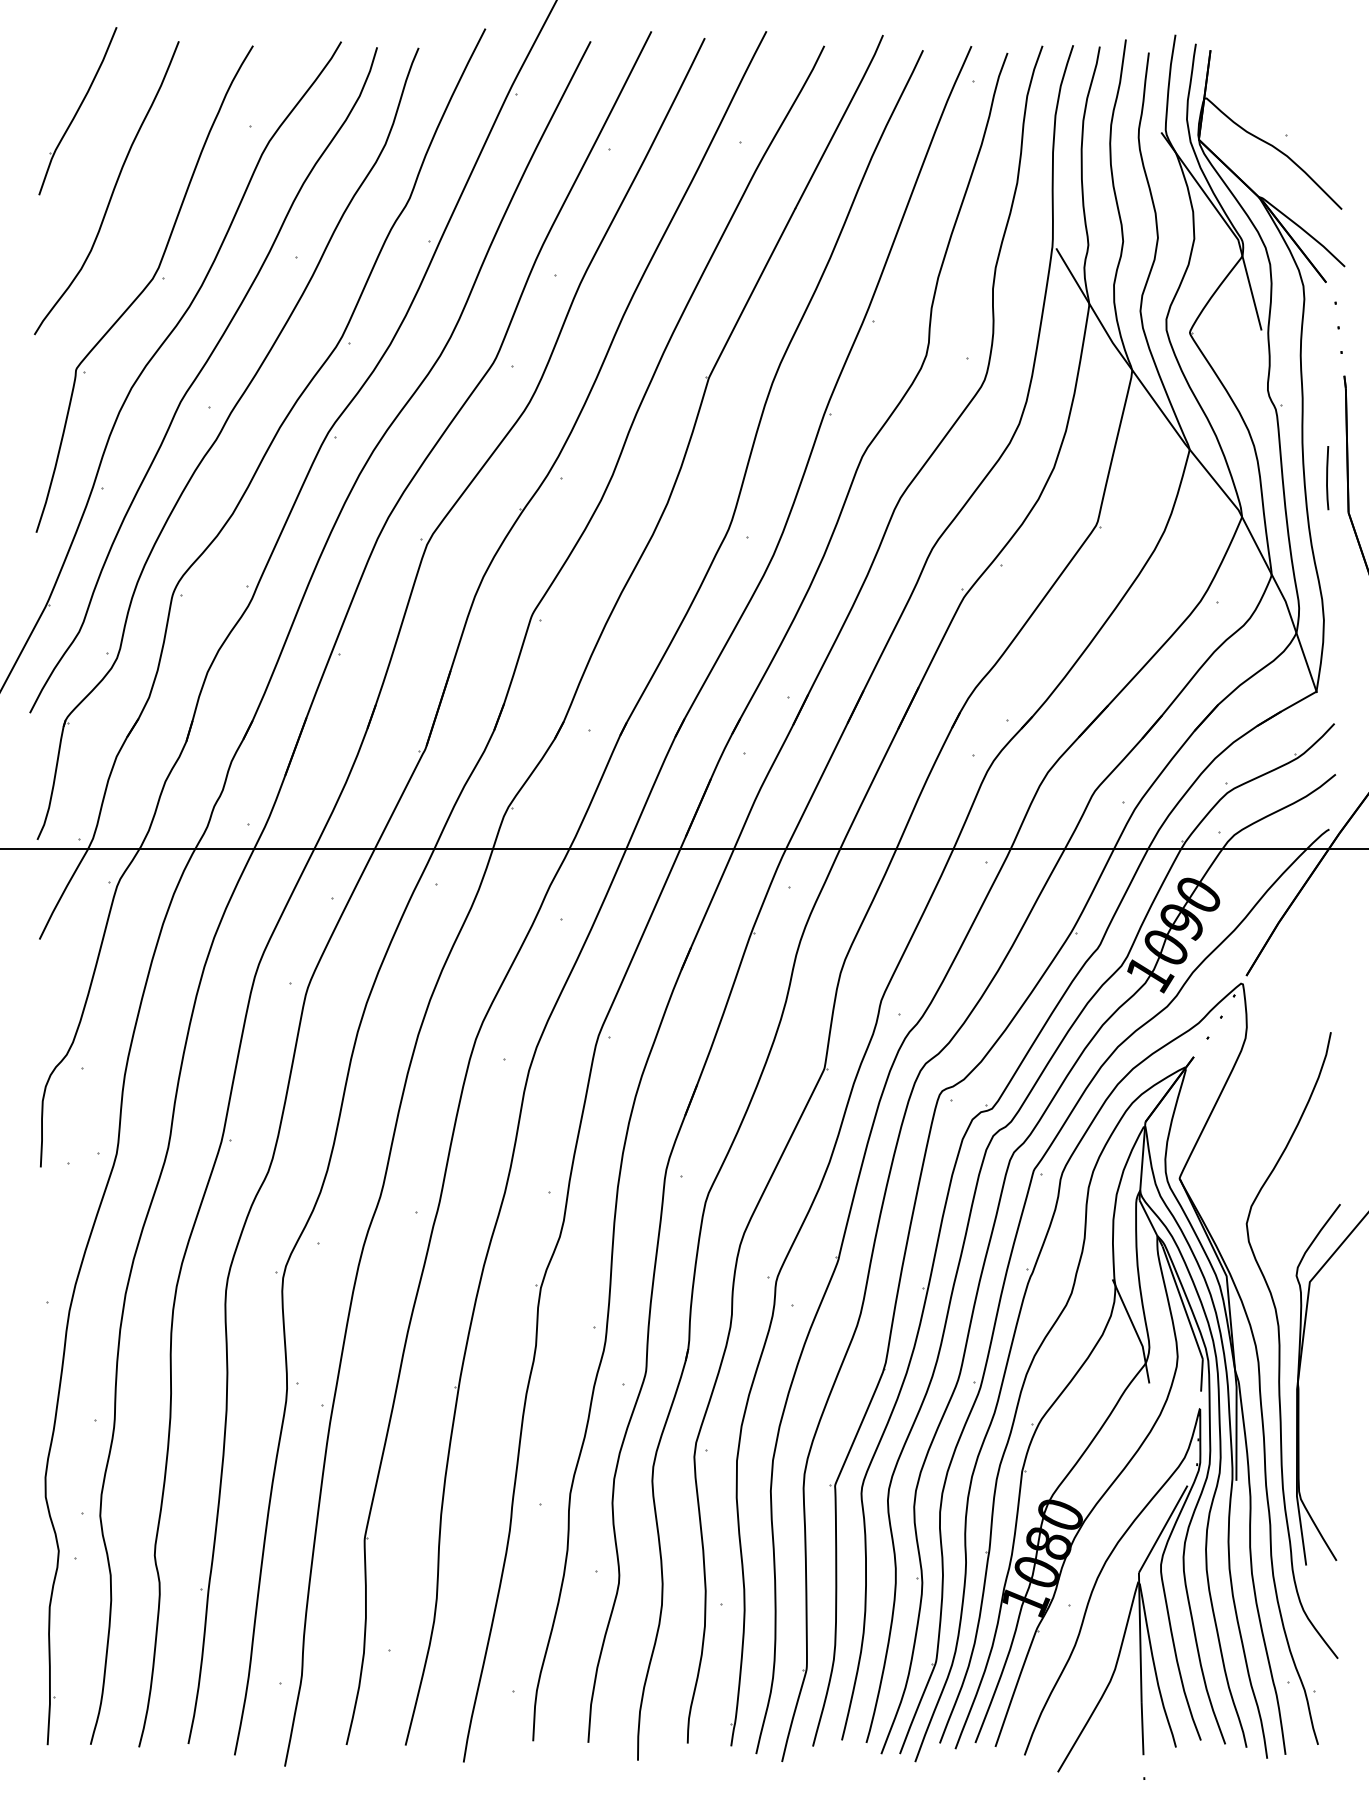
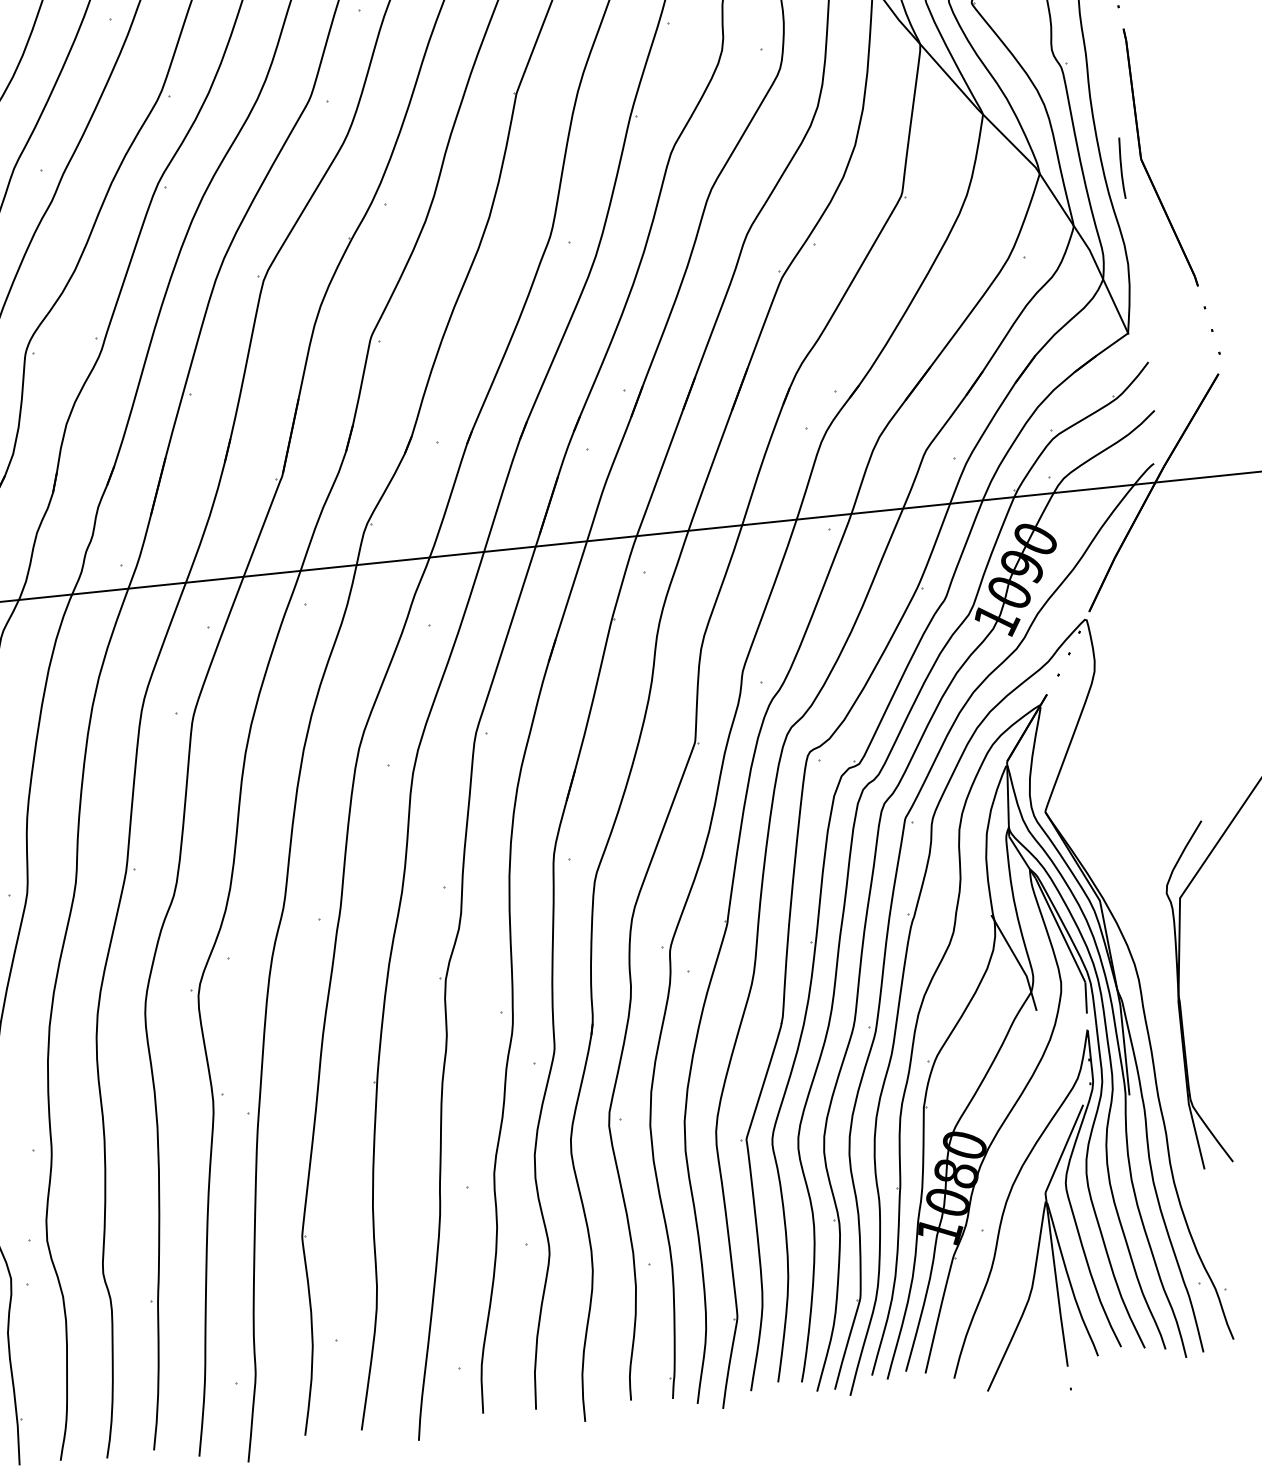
line: (1327, 478) -> (1121, 168), moved
curve: (1280, 1345) -> (1158, 961), removed

